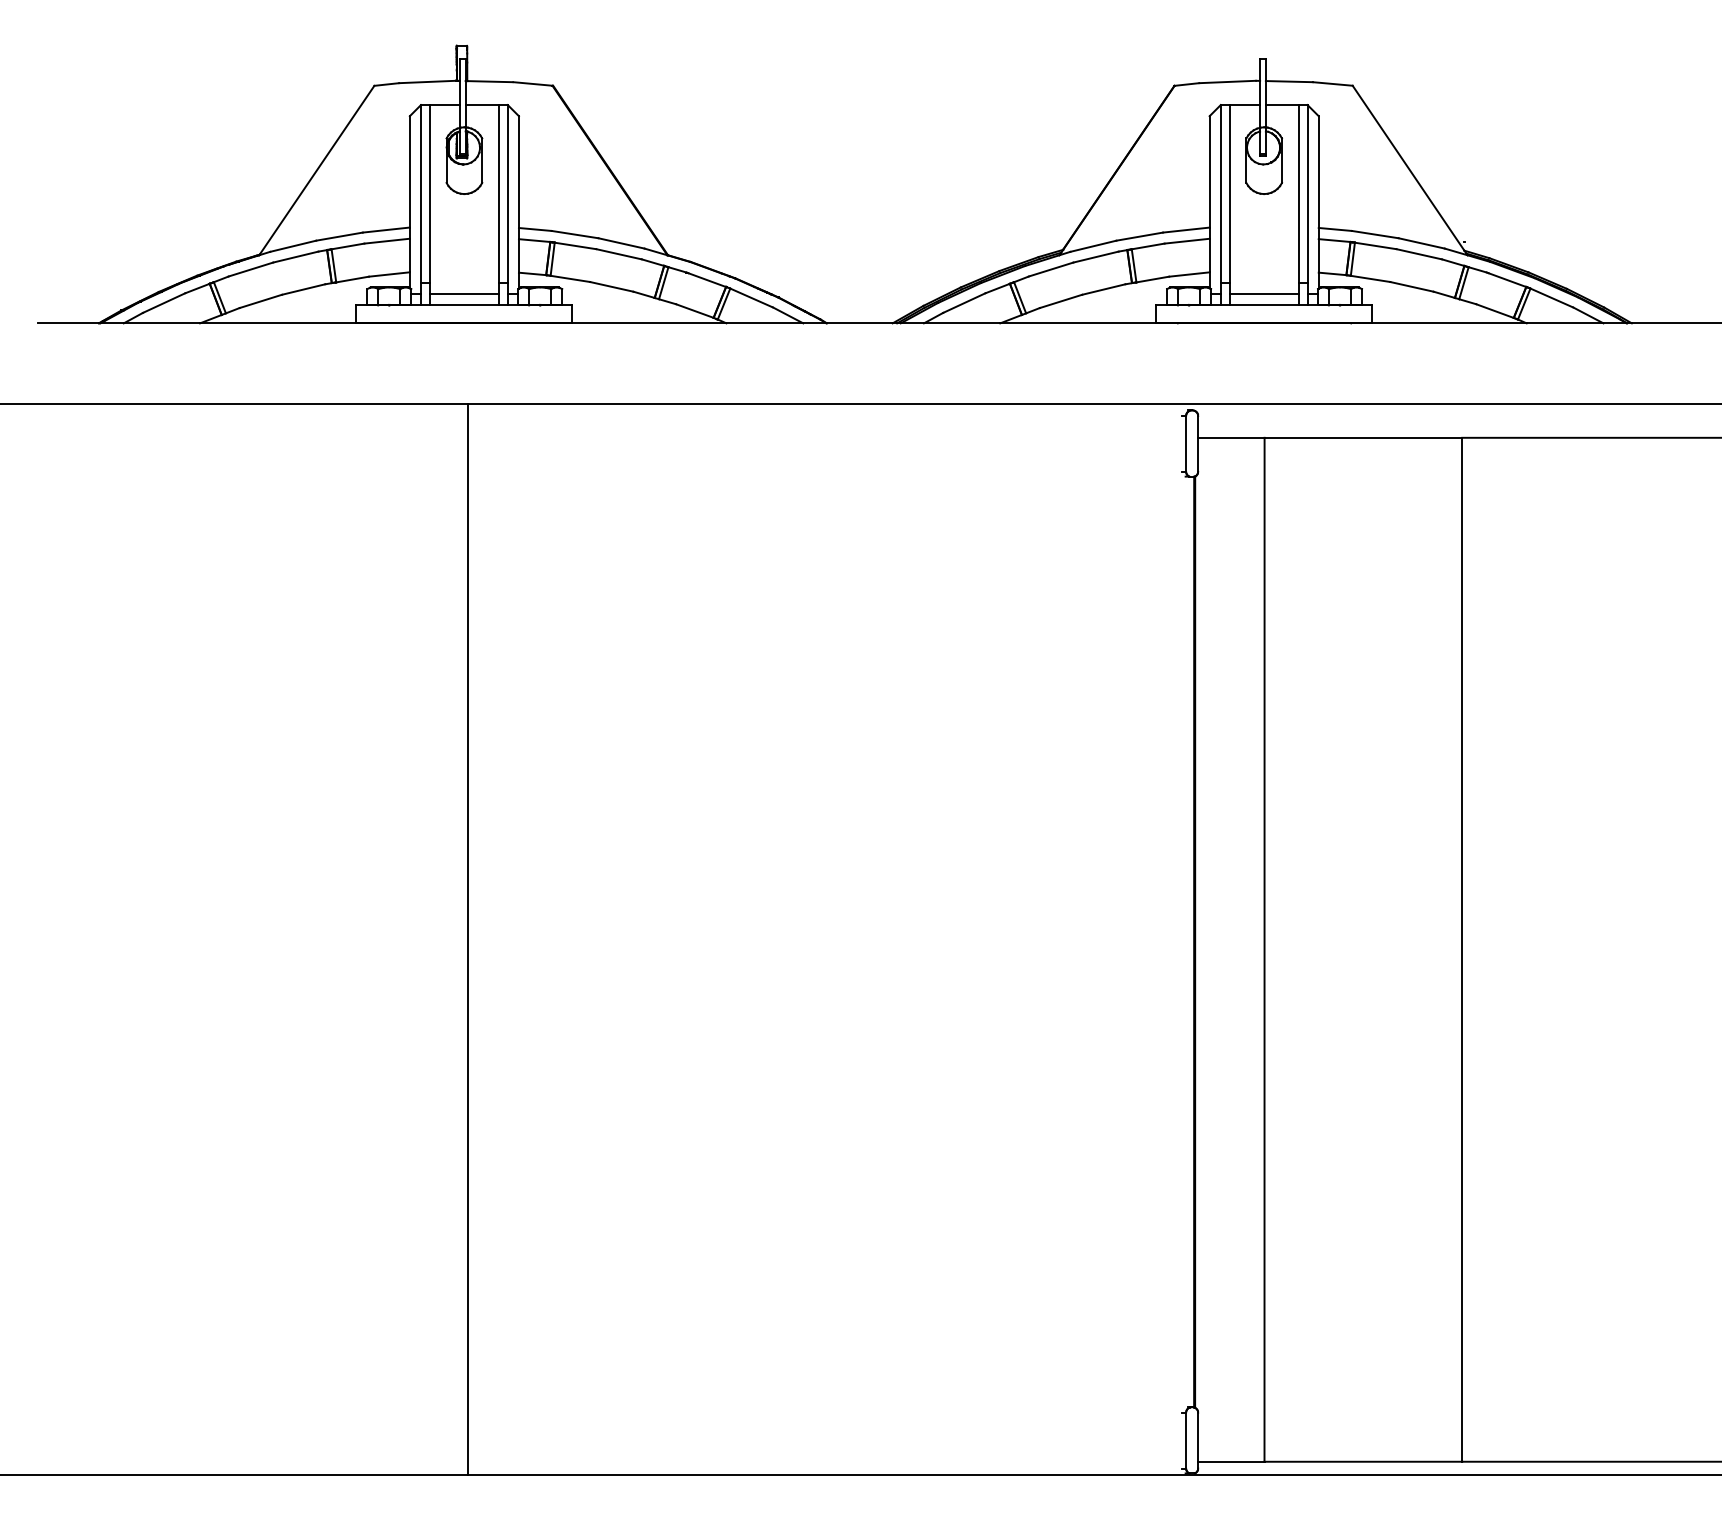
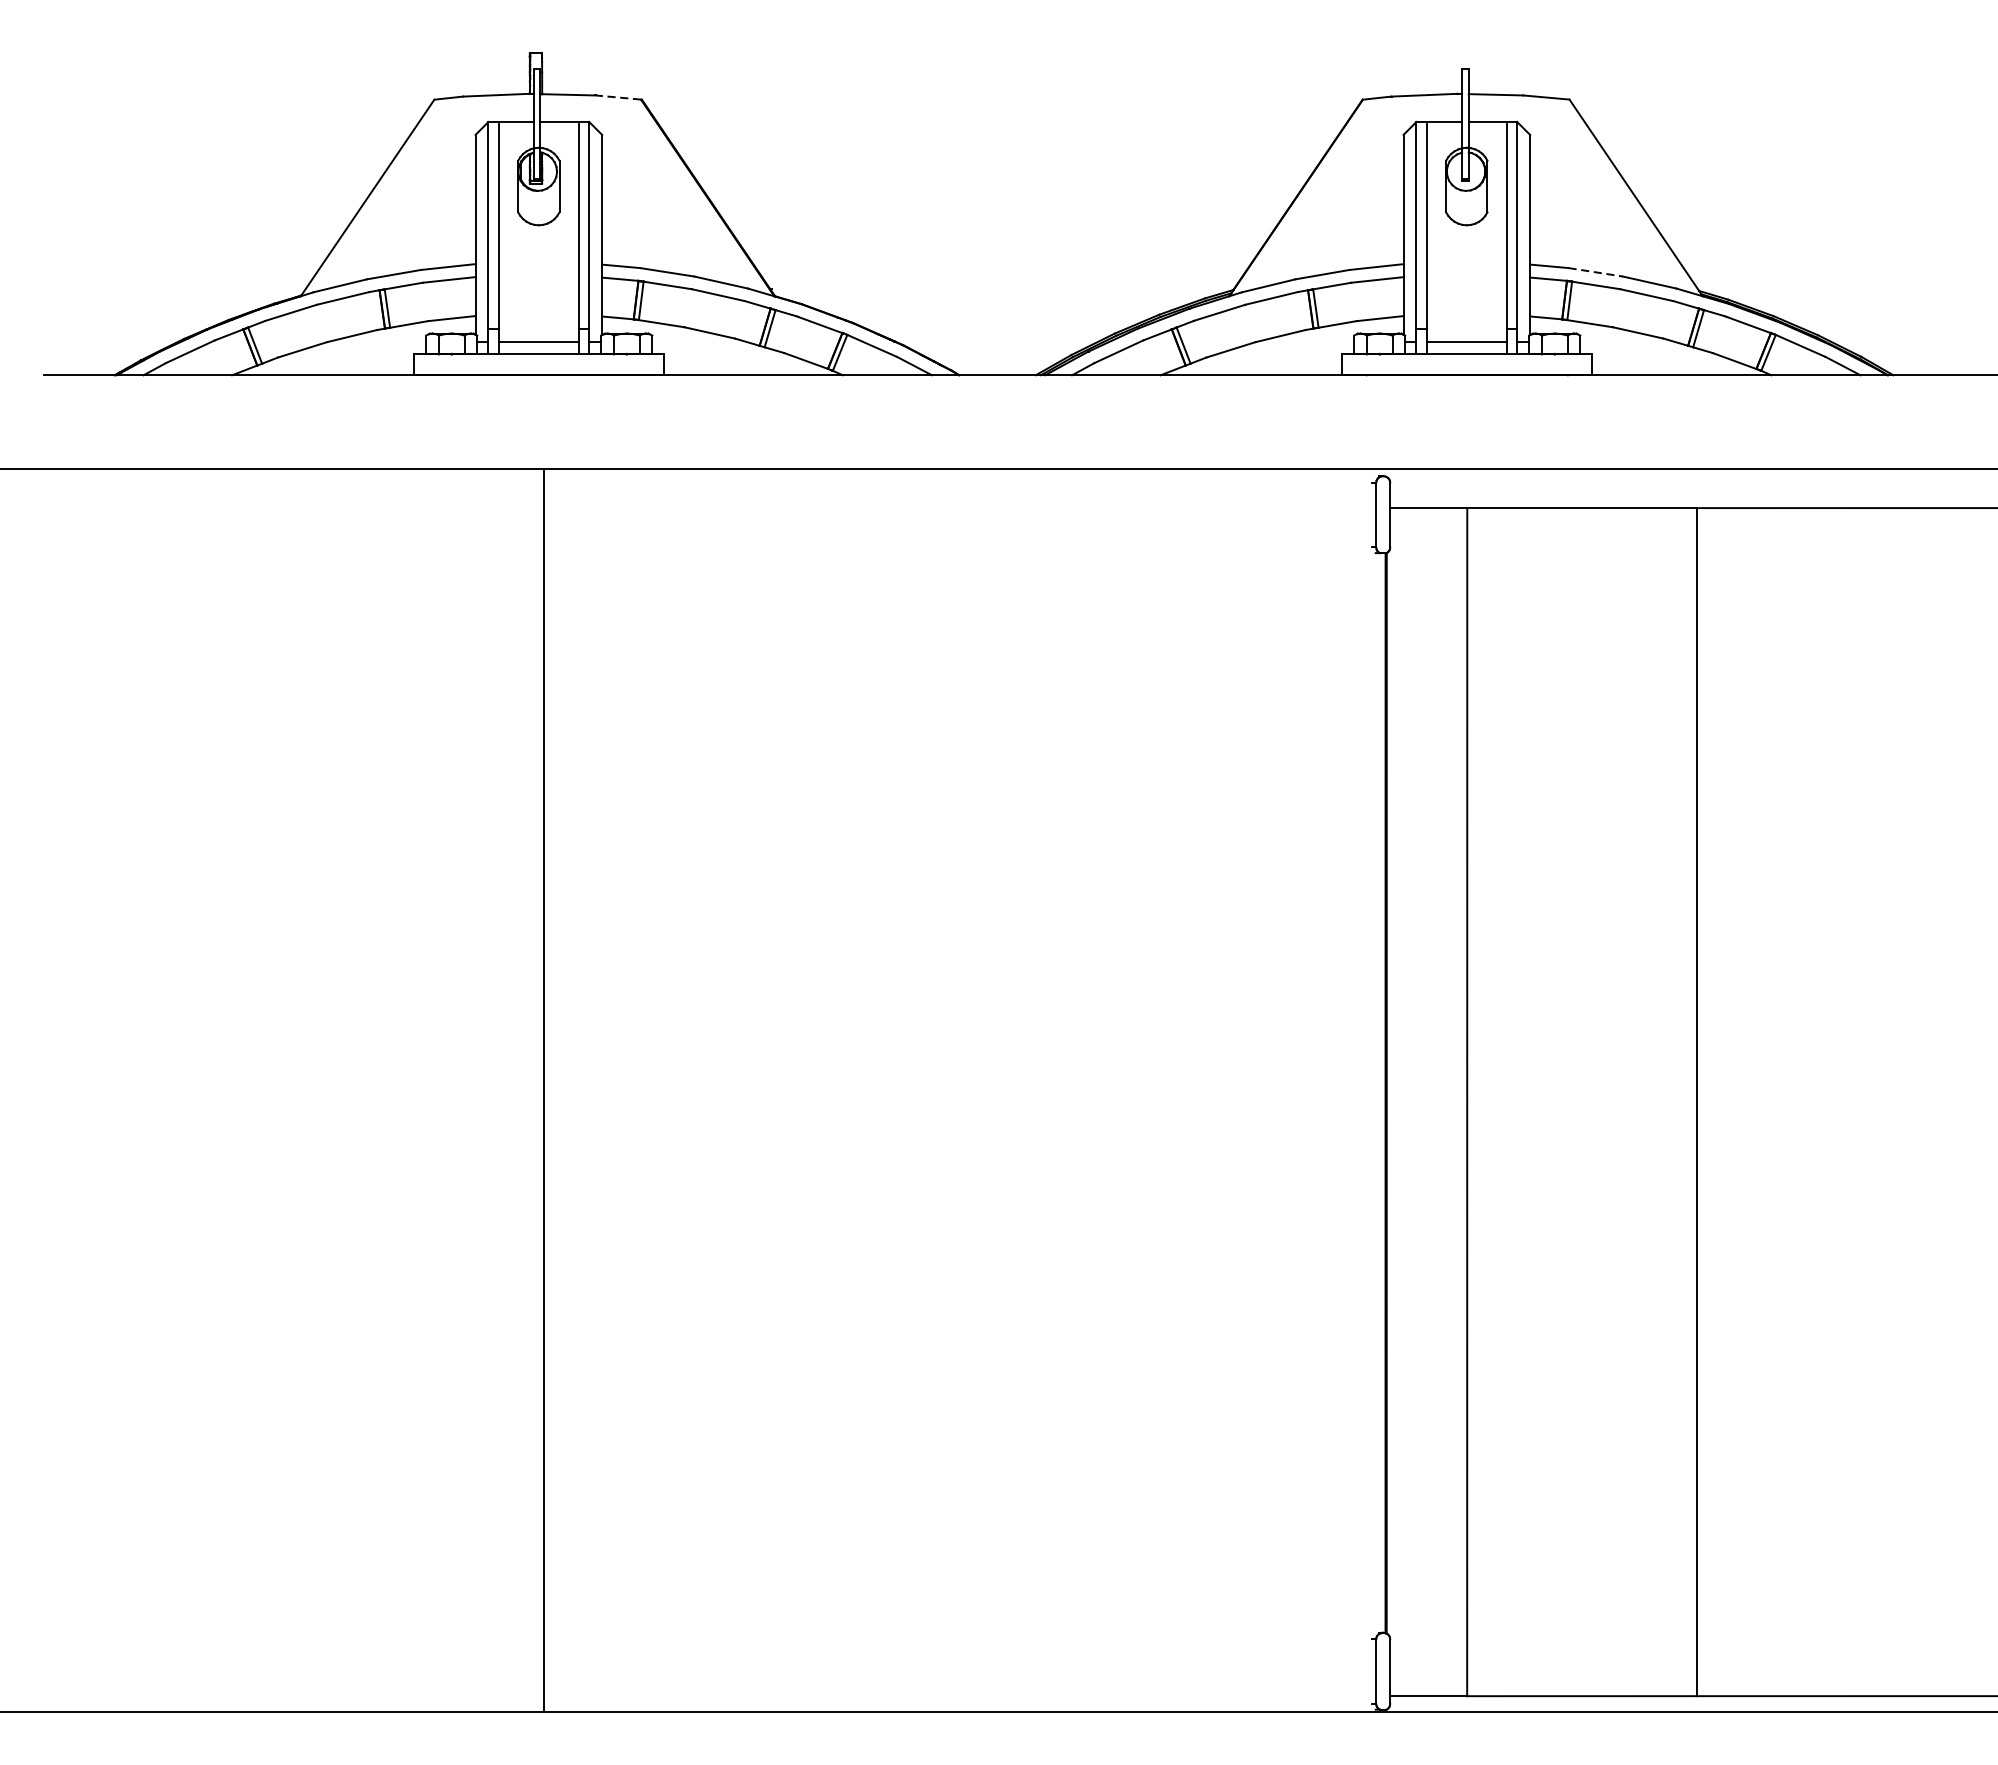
line: (532, 83) -> (617, 96), solid -> dashed
line: (1375, 234) -> (1595, 272), solid -> dashed

